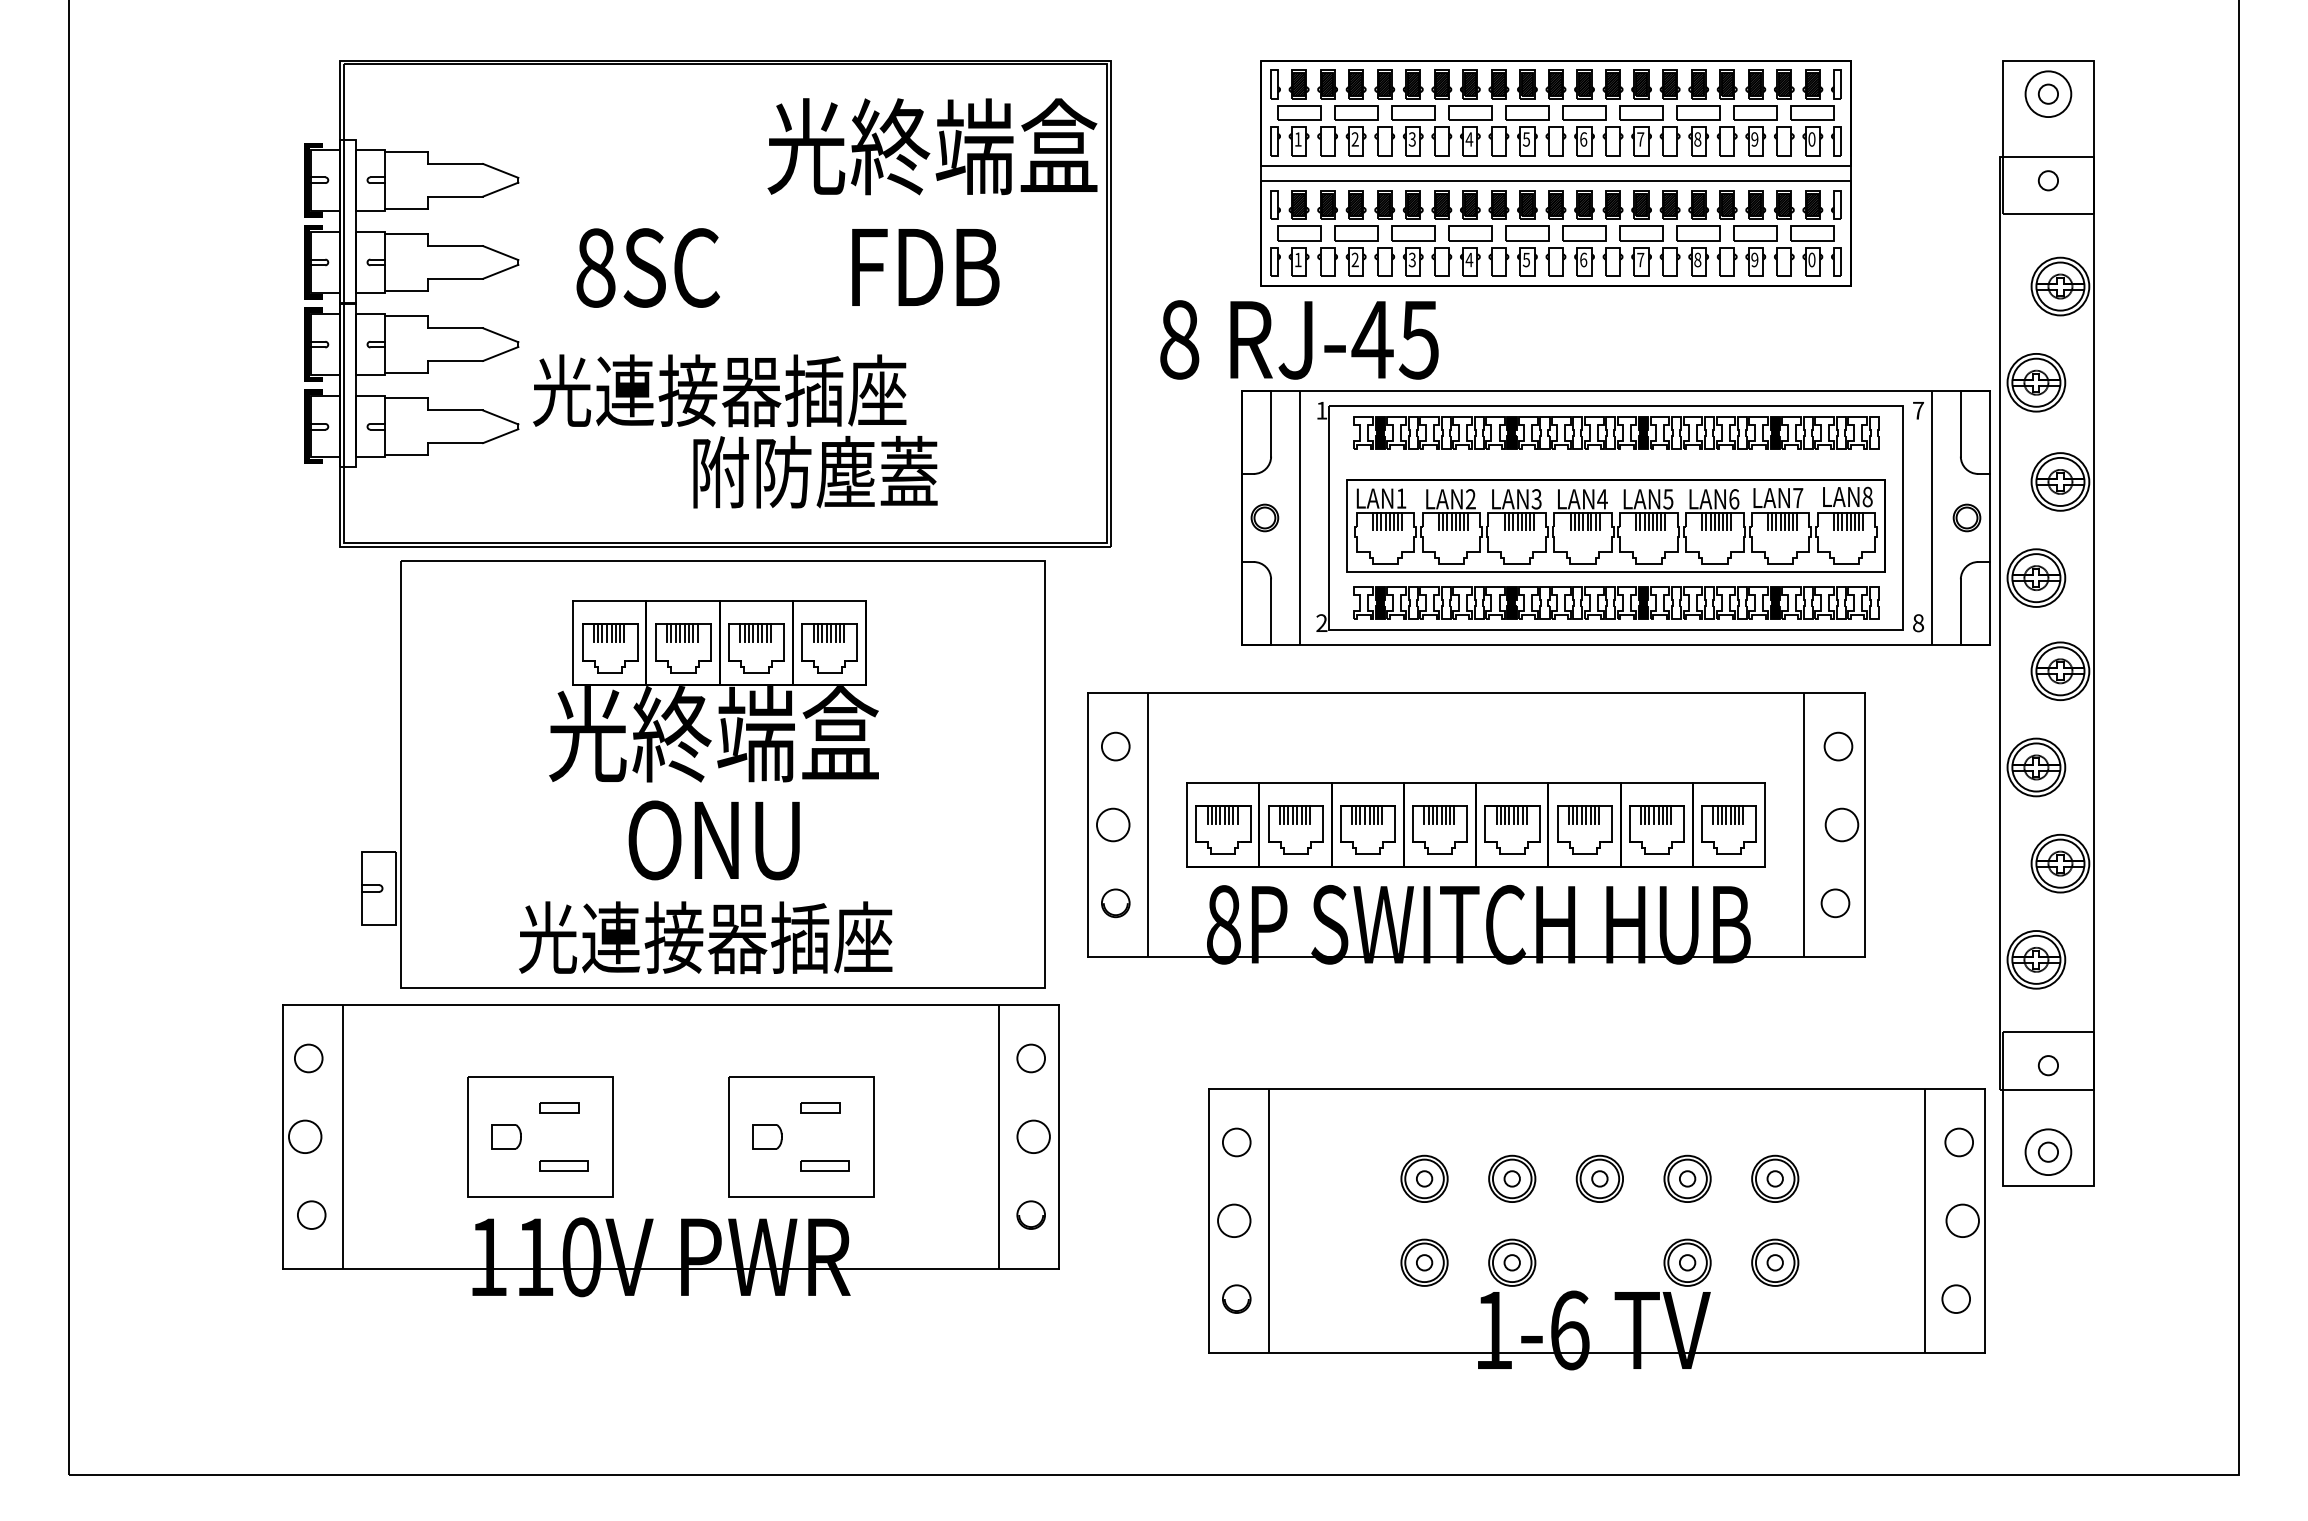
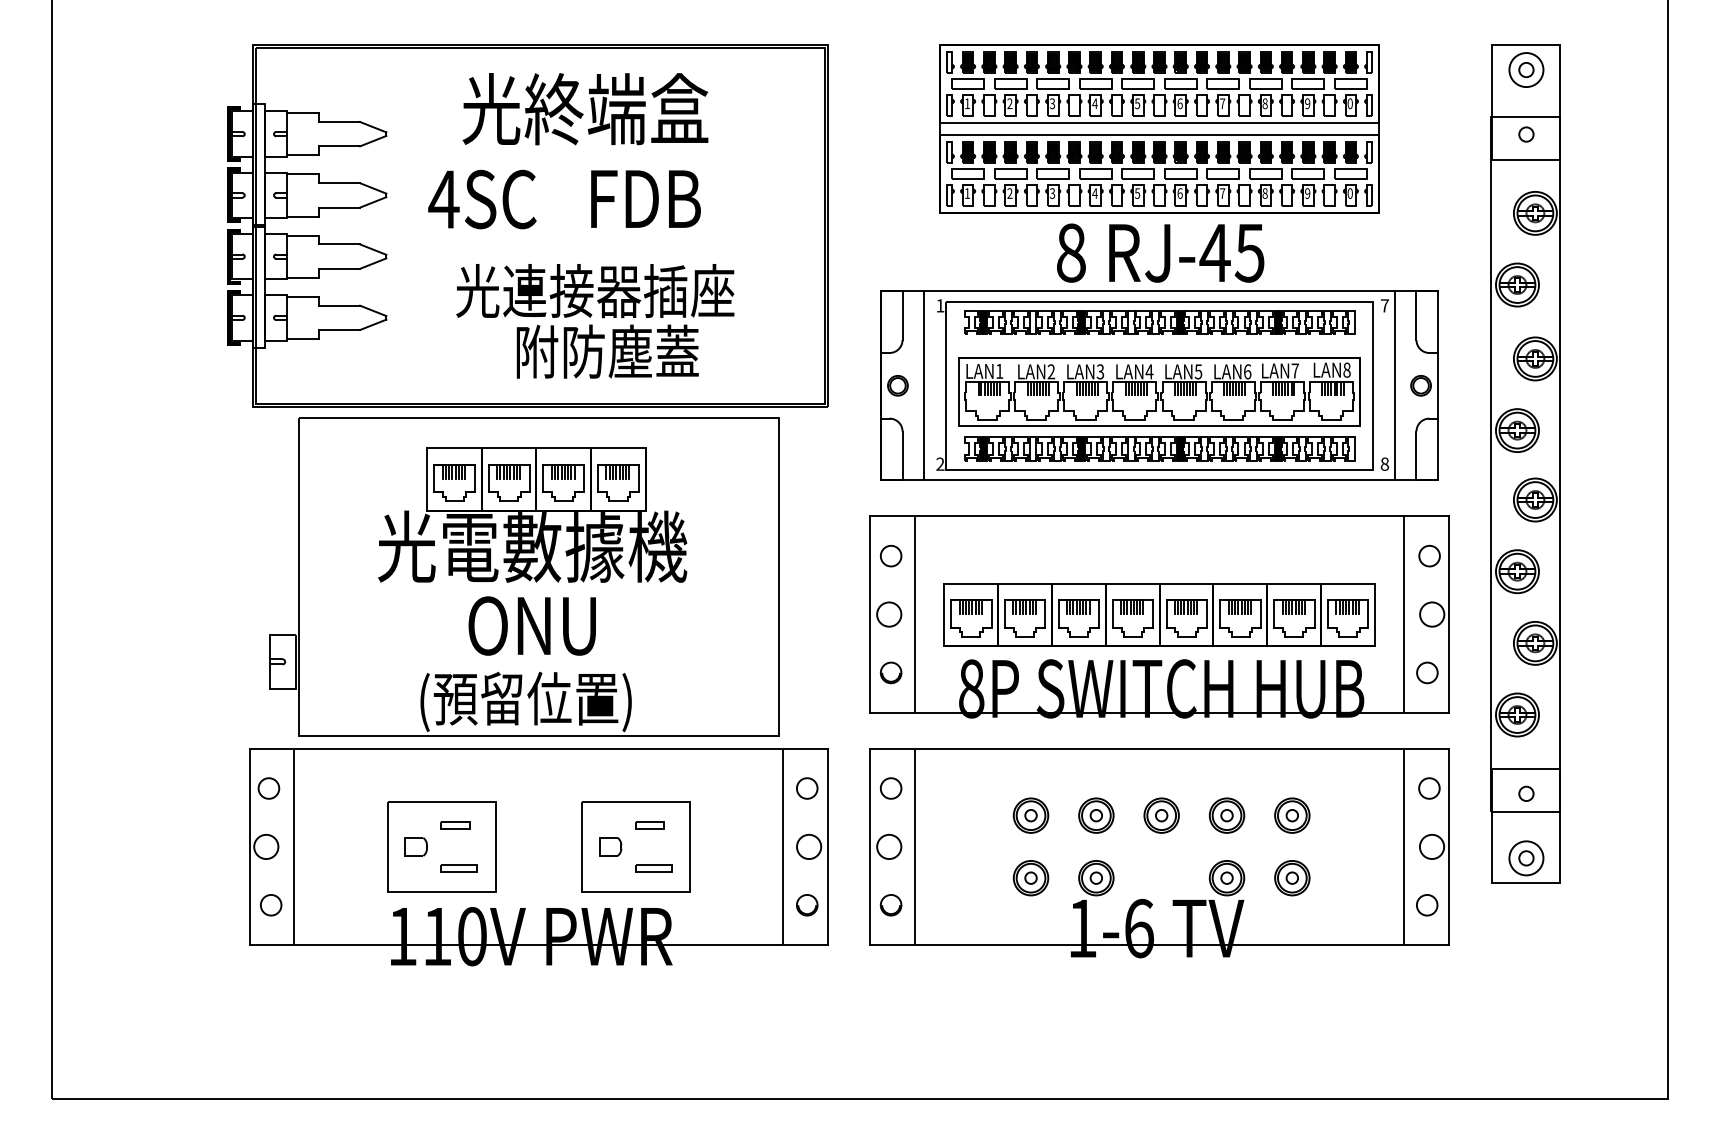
text: (932, 146) -> (585, 109), moved
text: (595, 267) -> (443, 199), 8SC -> 4SC
text: (925, 267) -> (645, 199), moved
text: (1299, 339) -> (1160, 252), moved
text: (719, 390) -> (595, 290), moved
part: (1615, 517) -> (1159, 385), moved
text: (714, 733) -> (532, 546), 光終端盒 -> 光電數據機
part: (1476, 828) -> (1159, 617), moved
text: (705, 941) -> (525, 701), 光連接器插座 -> (預留位置)
part: (670, 1150) -> (538, 857), moved
part: (1596, 1229) -> (1159, 853), moved

